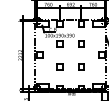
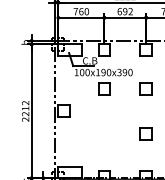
part: (59, 66) -> (102, 133), removed

